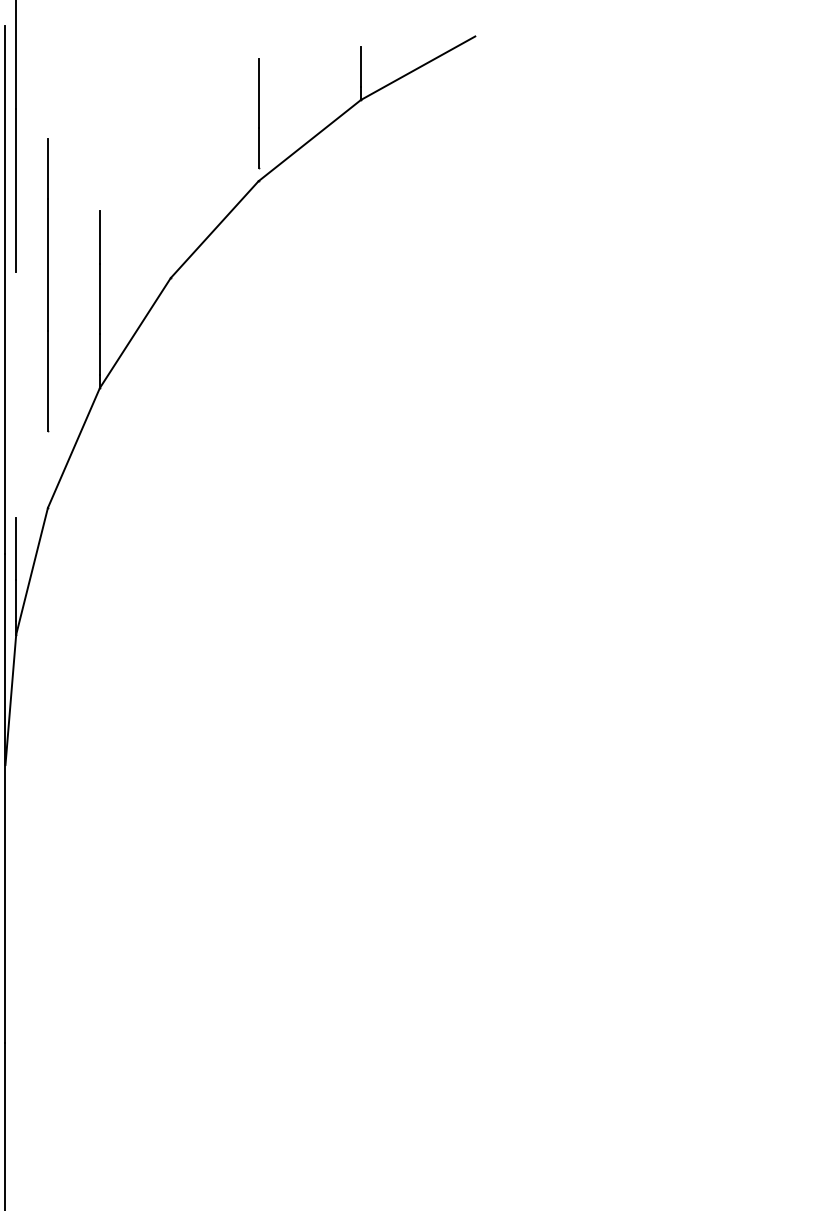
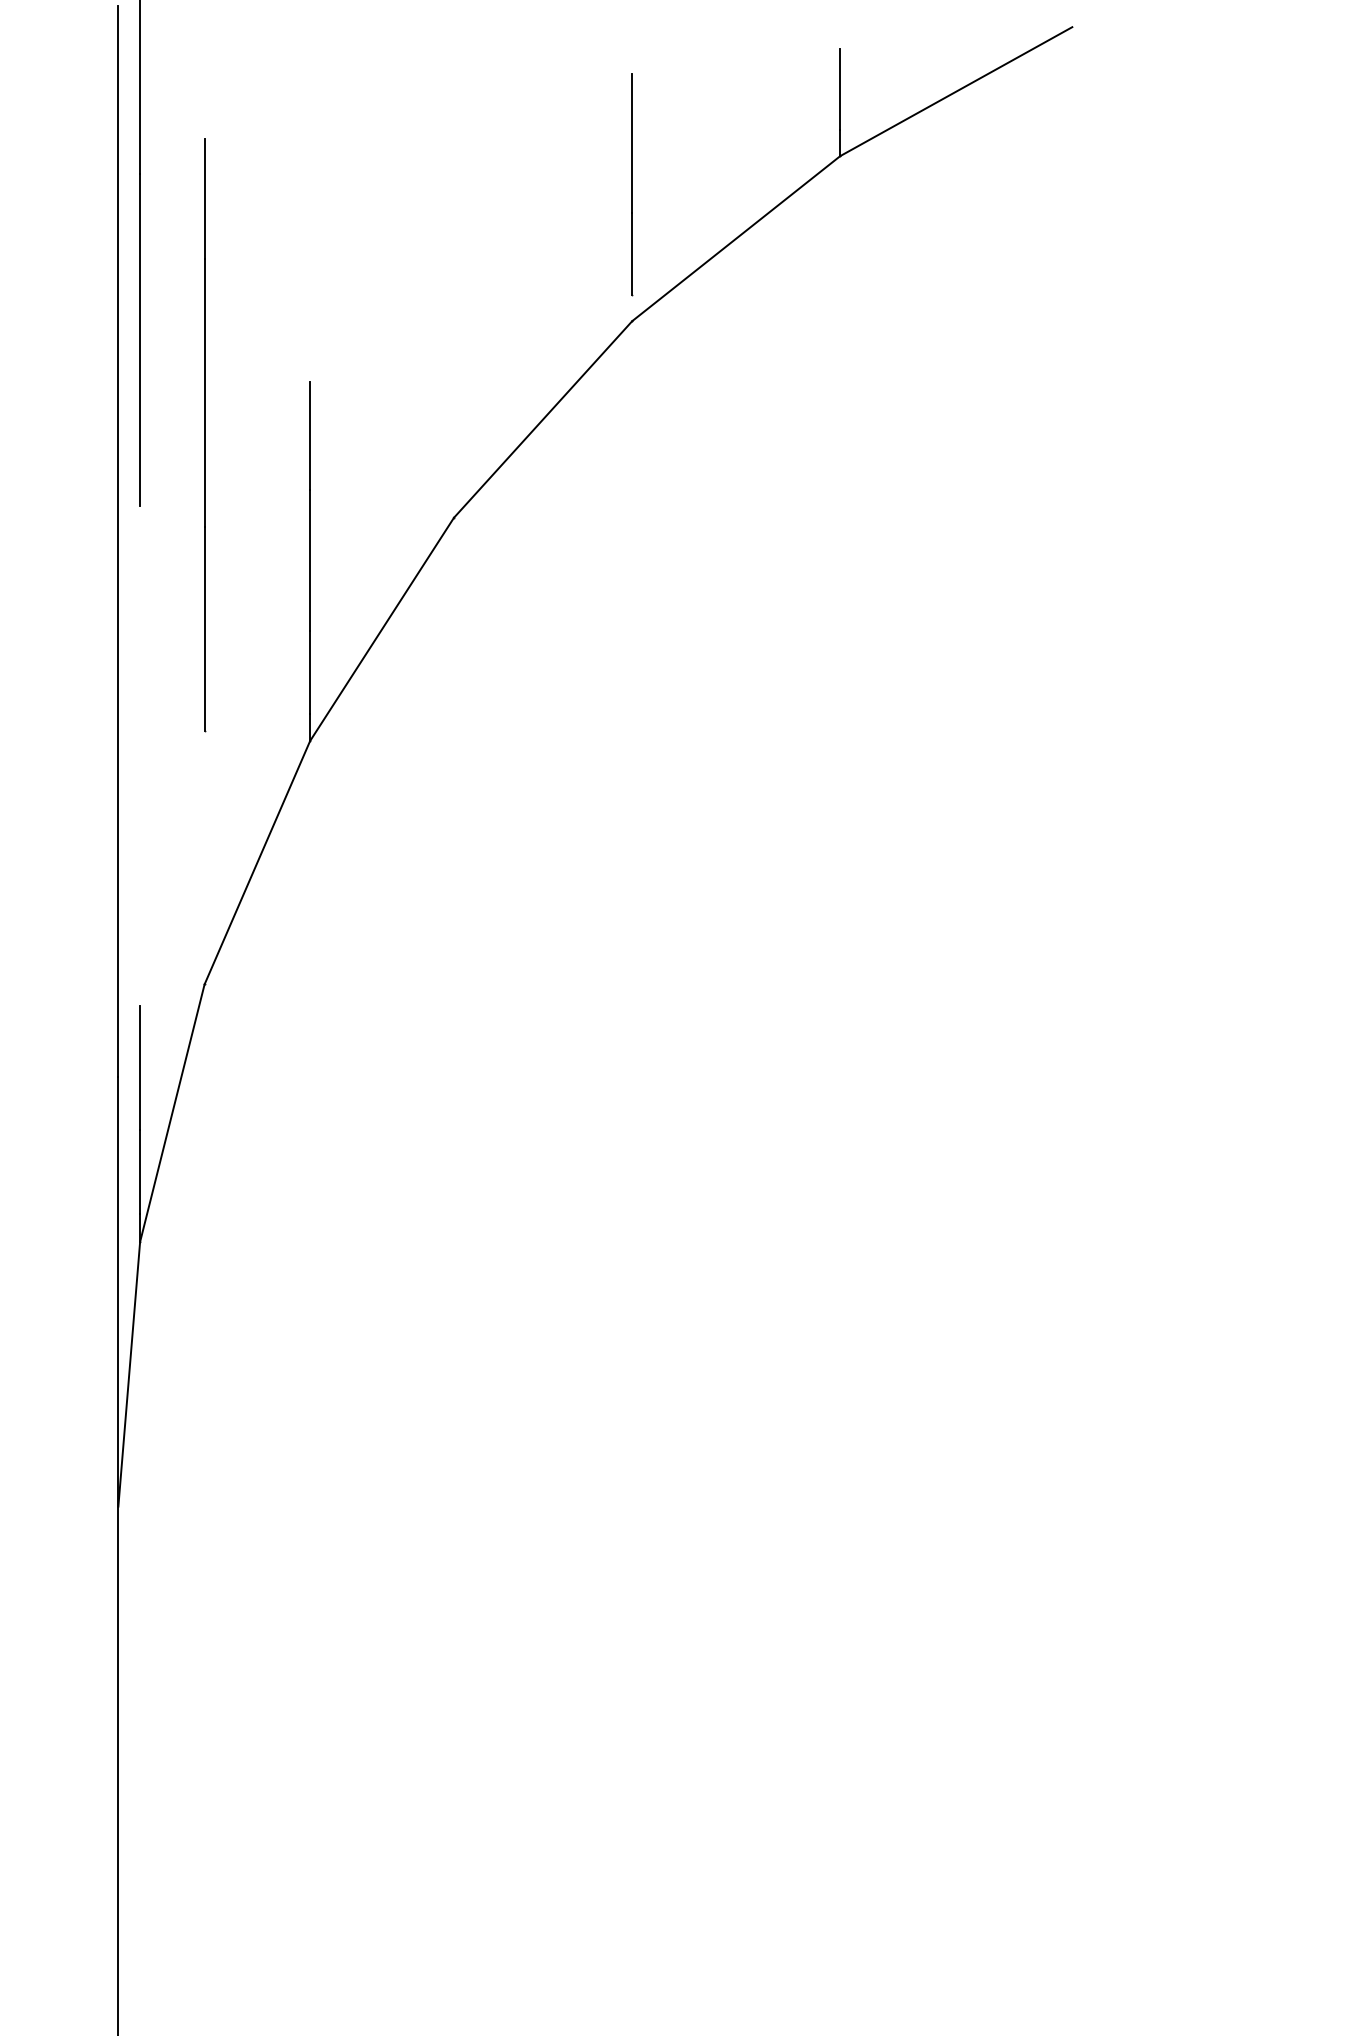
line: (48, 285) -> (205, 435), moved

